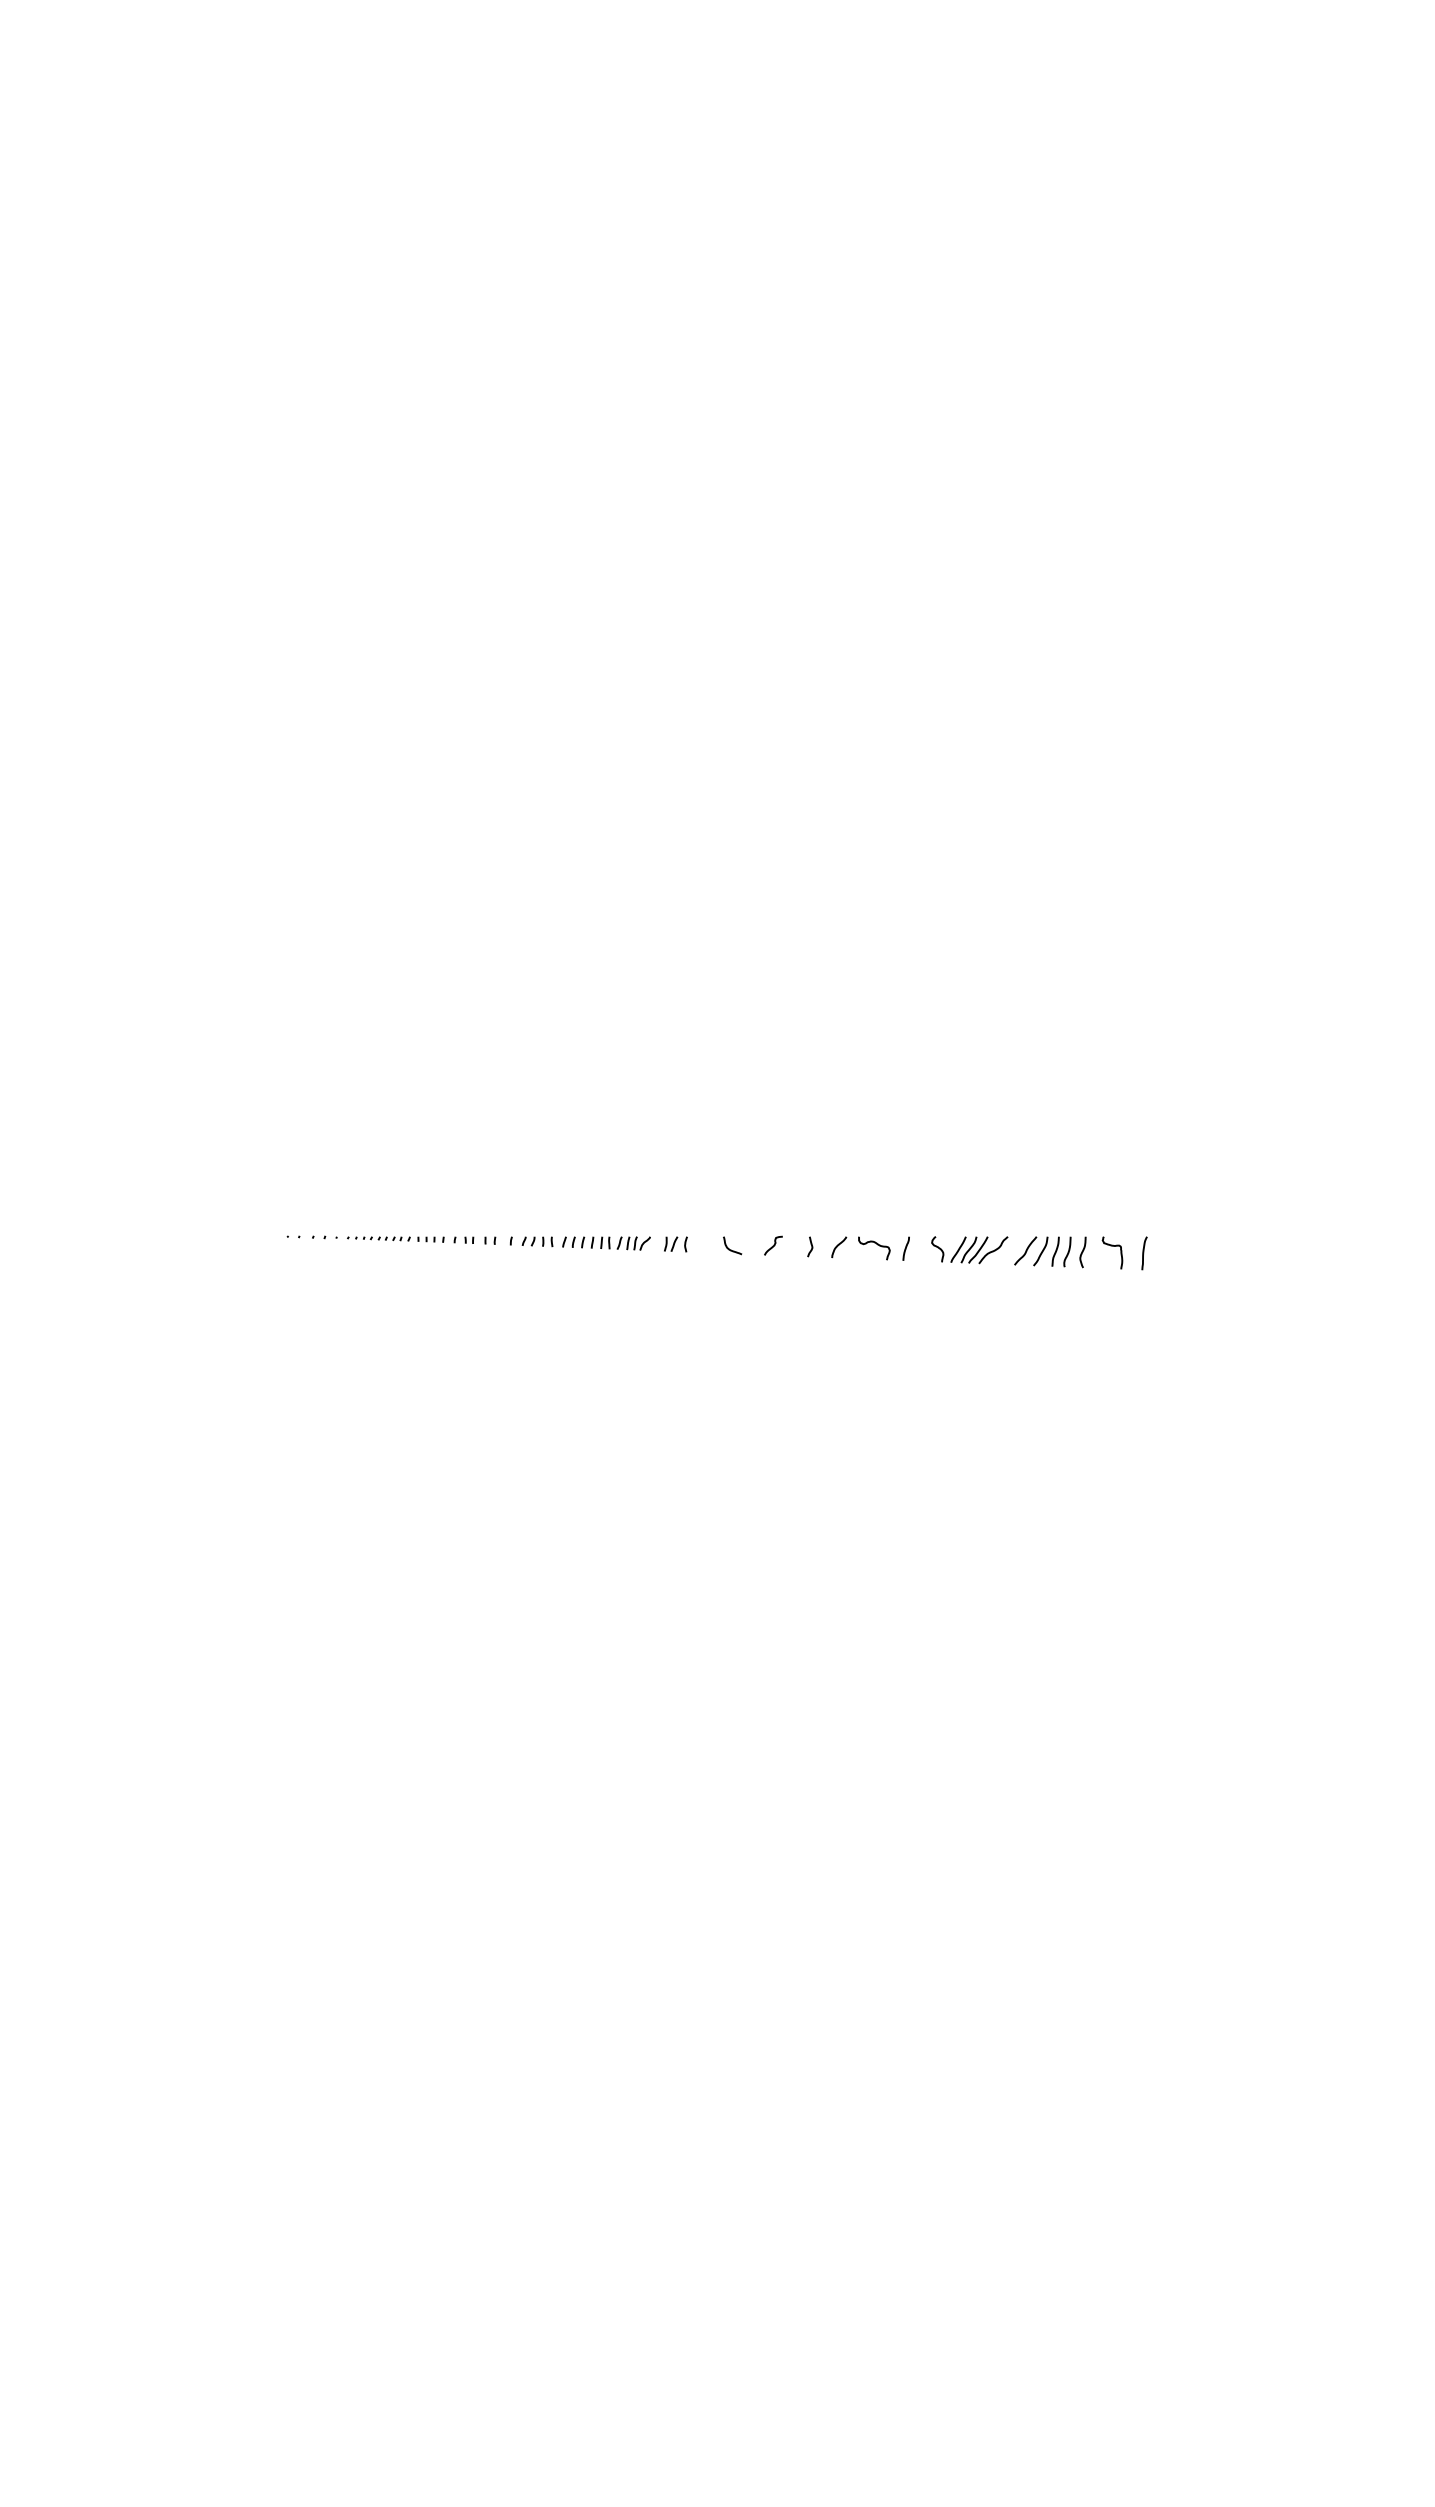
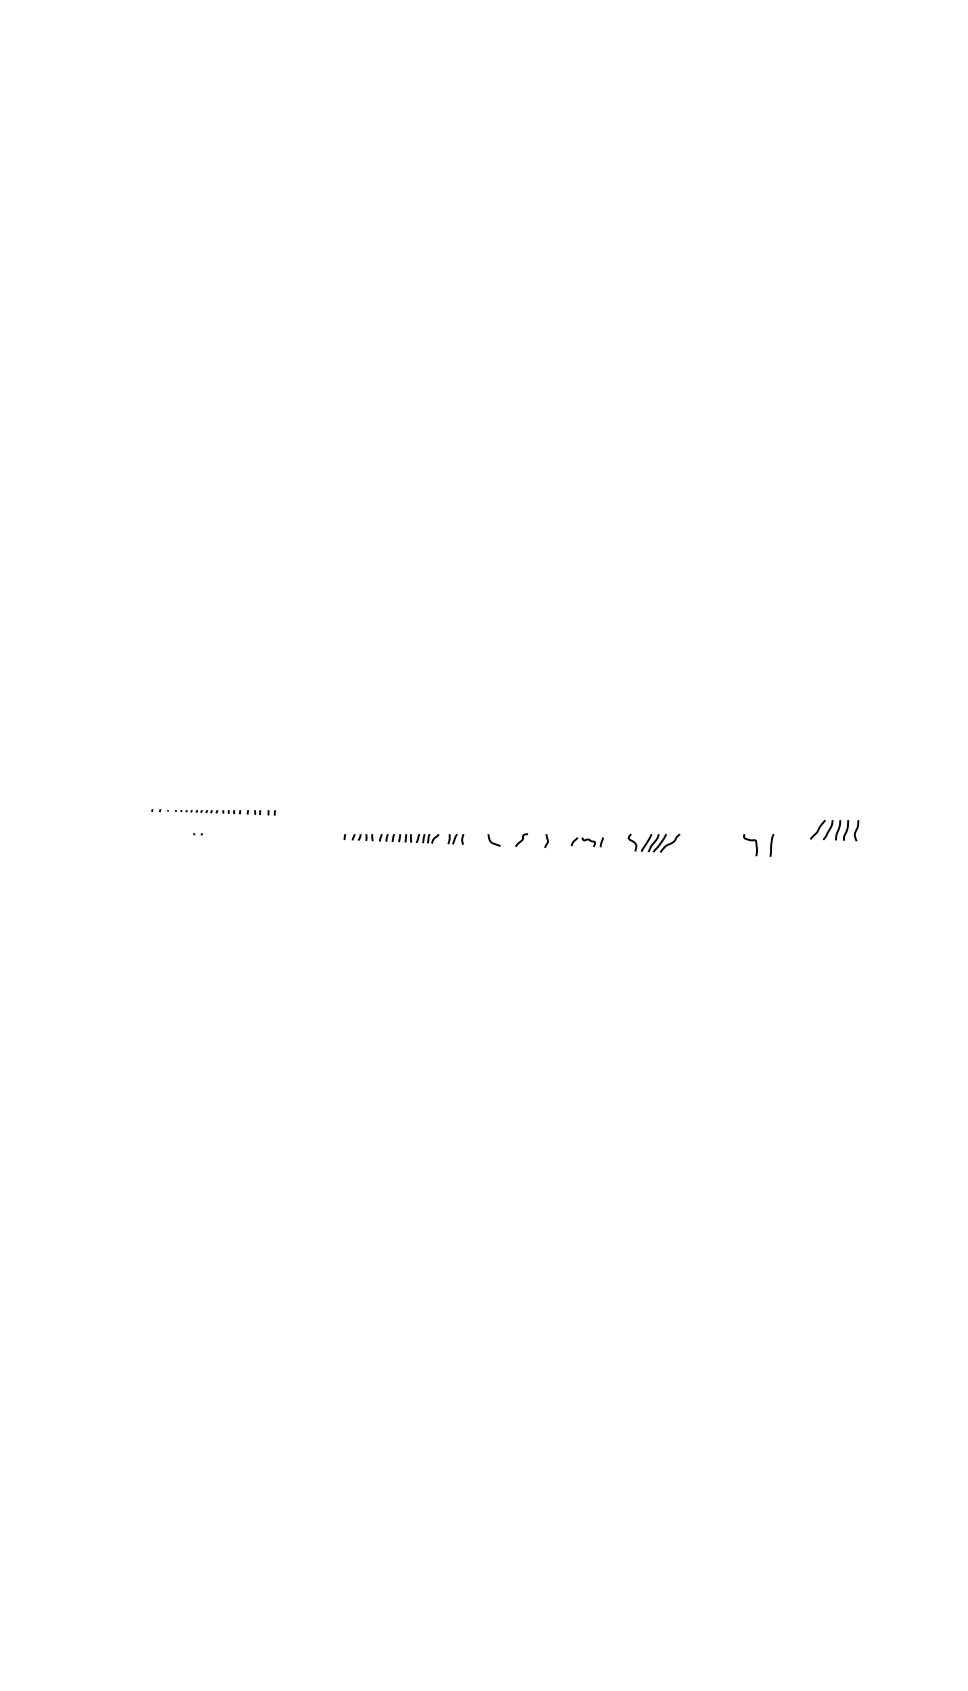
part: (403, 1240) -> (213, 812), moved
part: (870, 1249) -> (587, 842), size x0.6
part: (1050, 1252) -> (834, 830), moved

